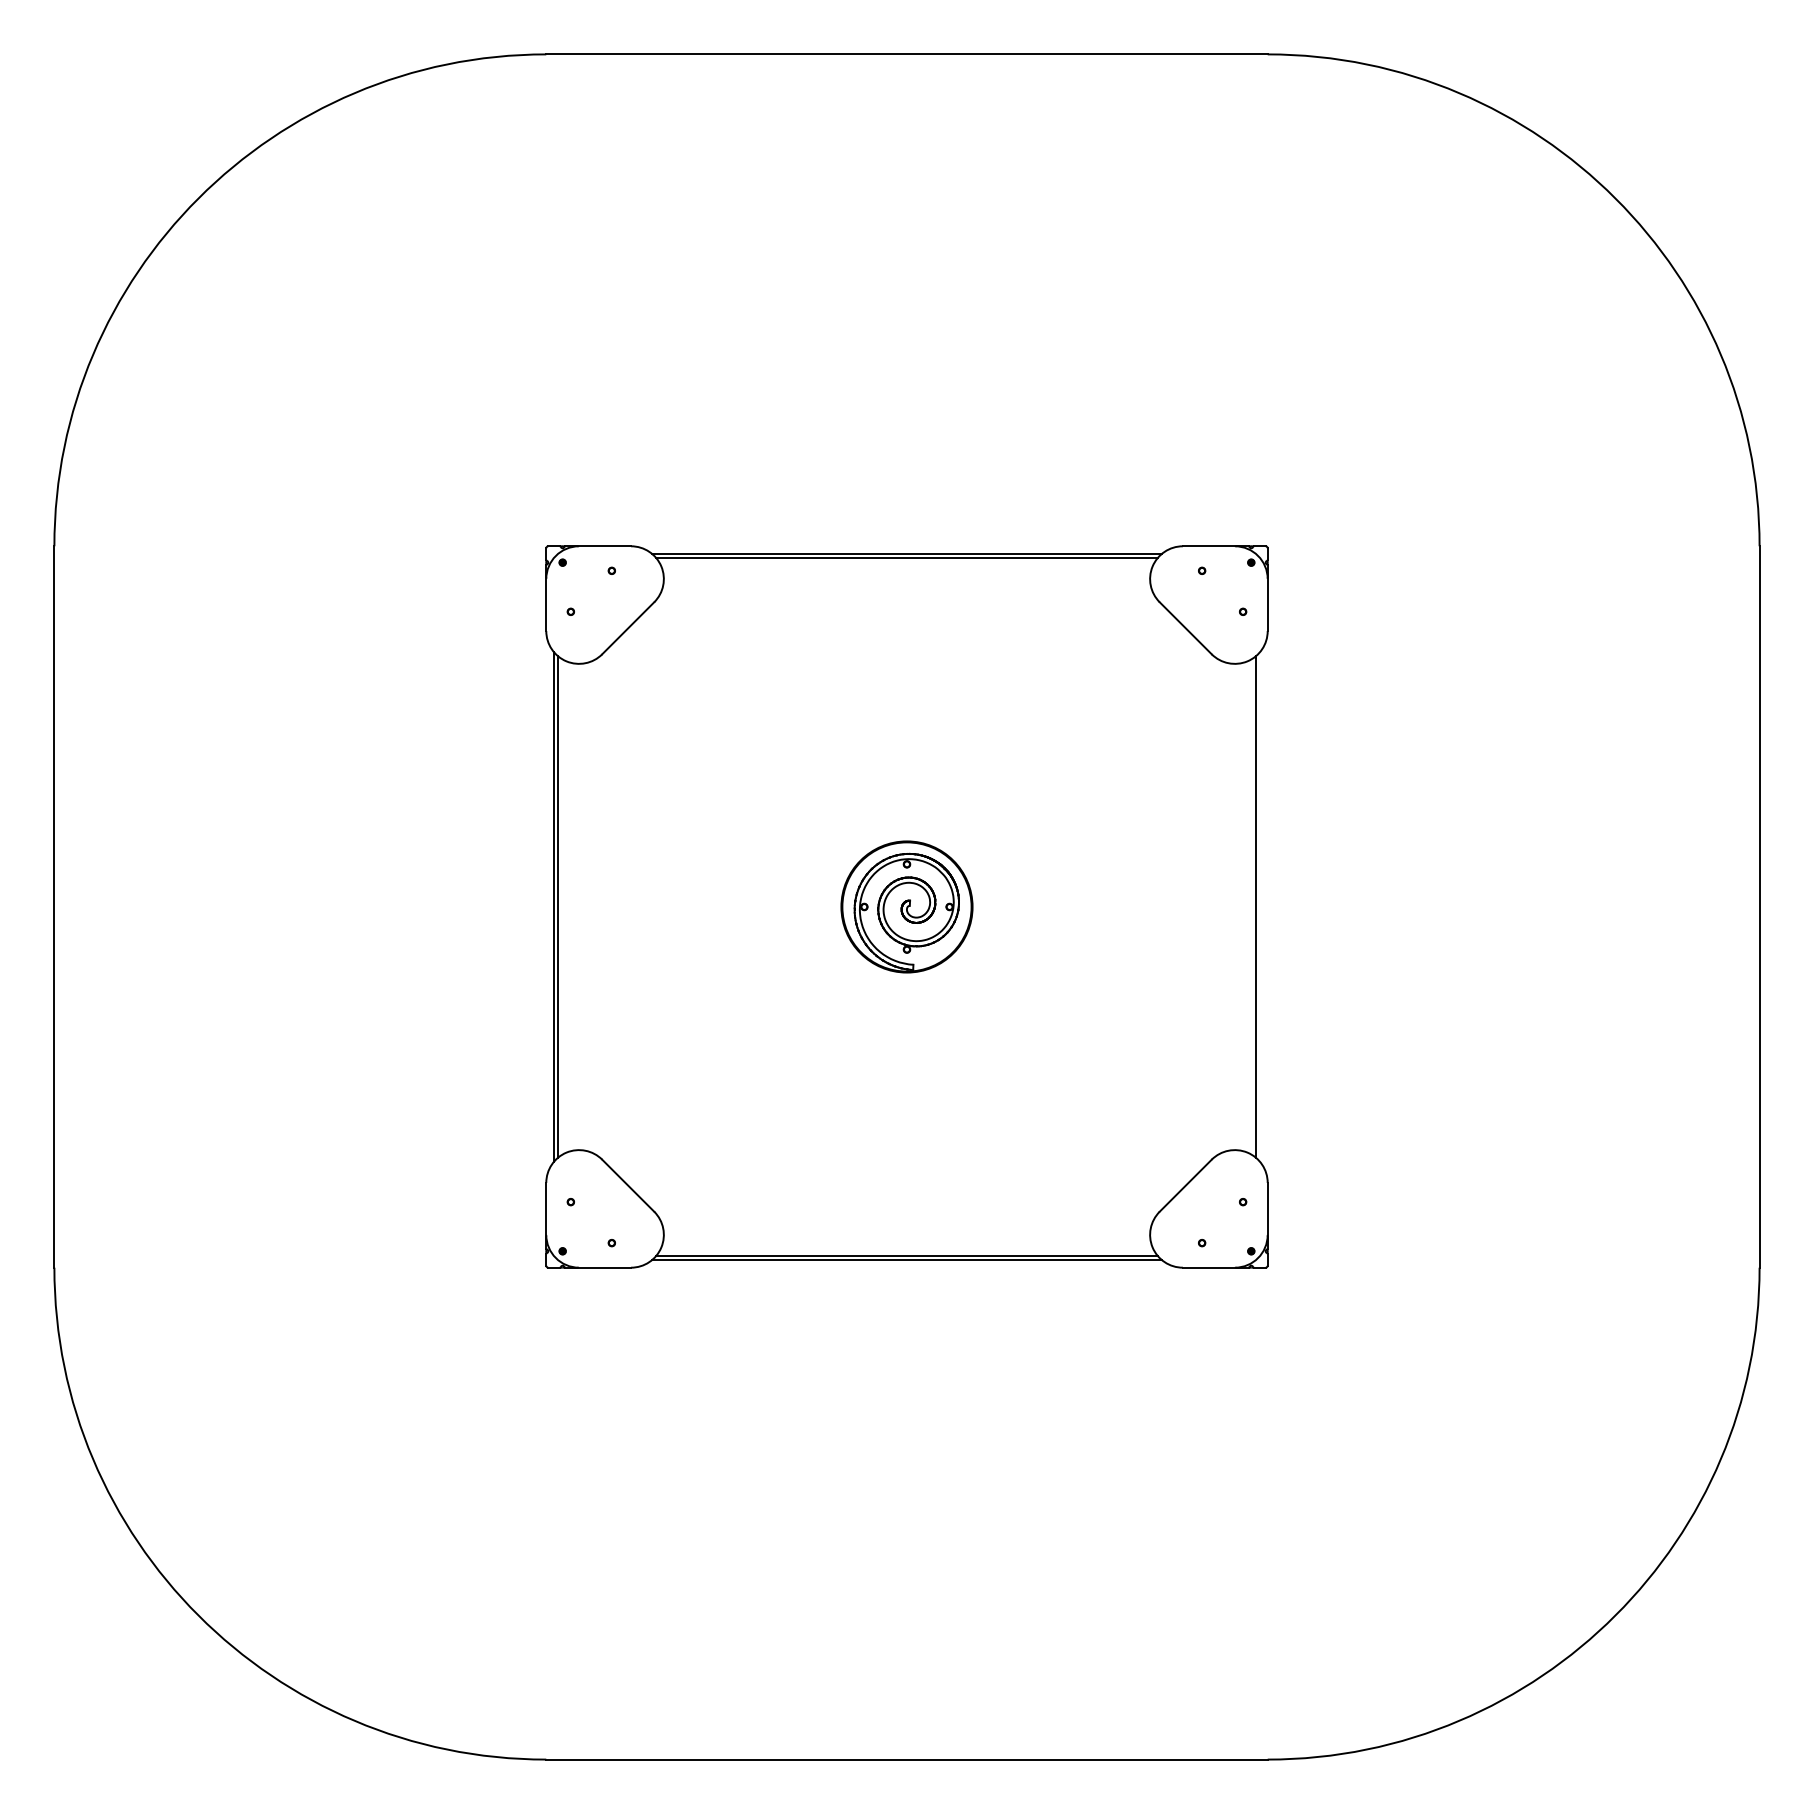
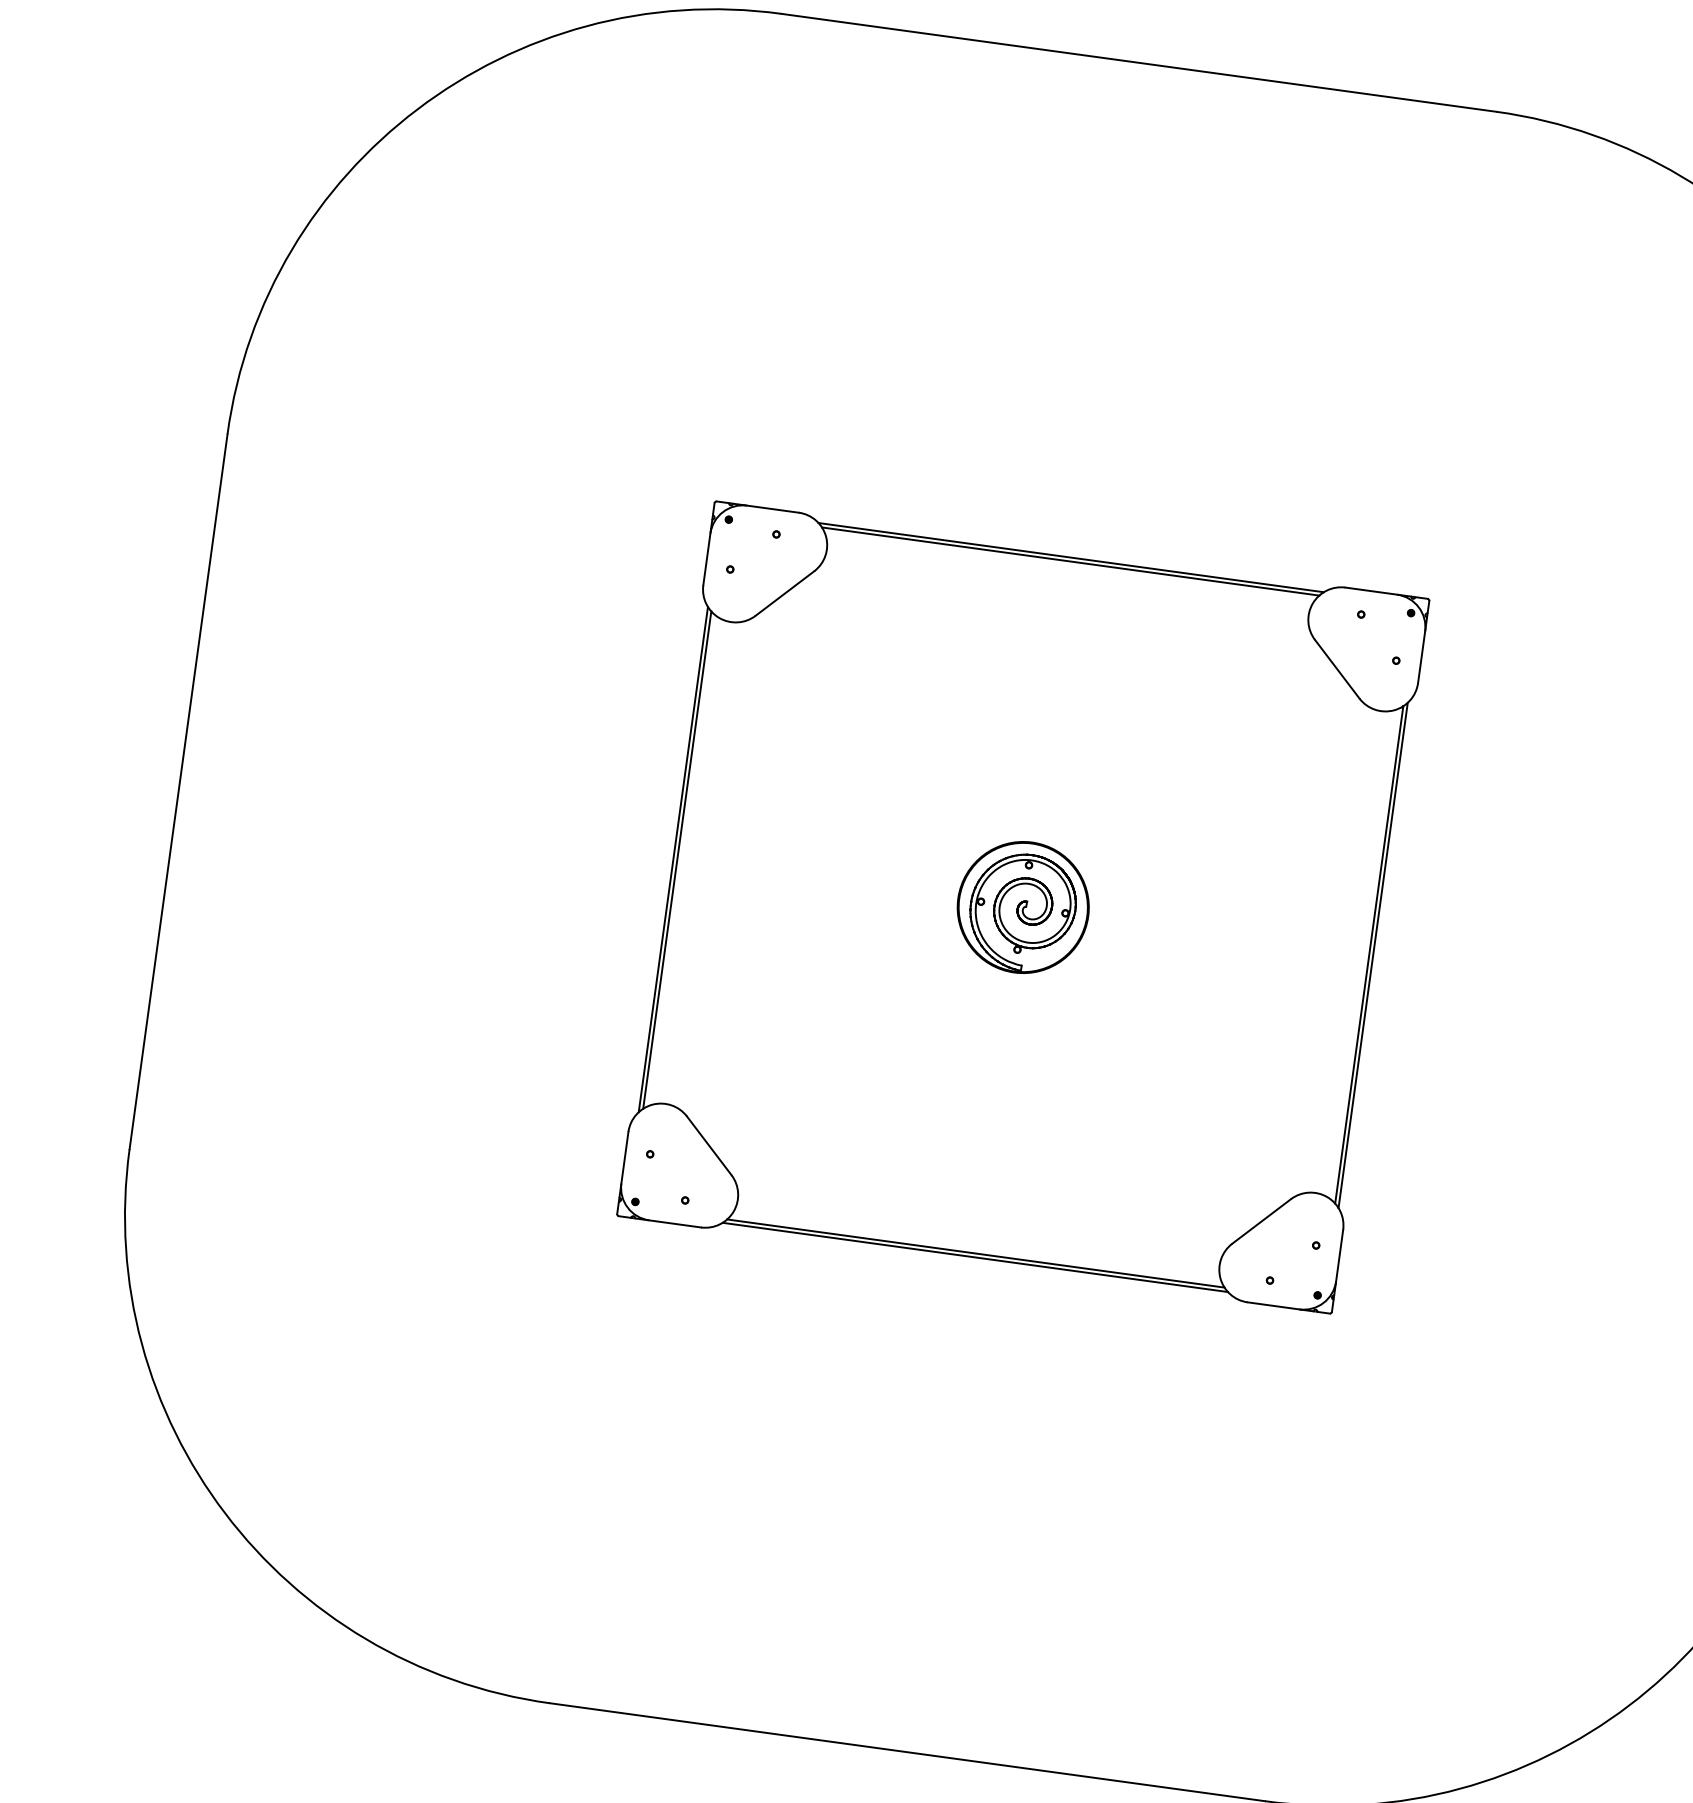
line: (1260, 906) -> (1373, 955), added

